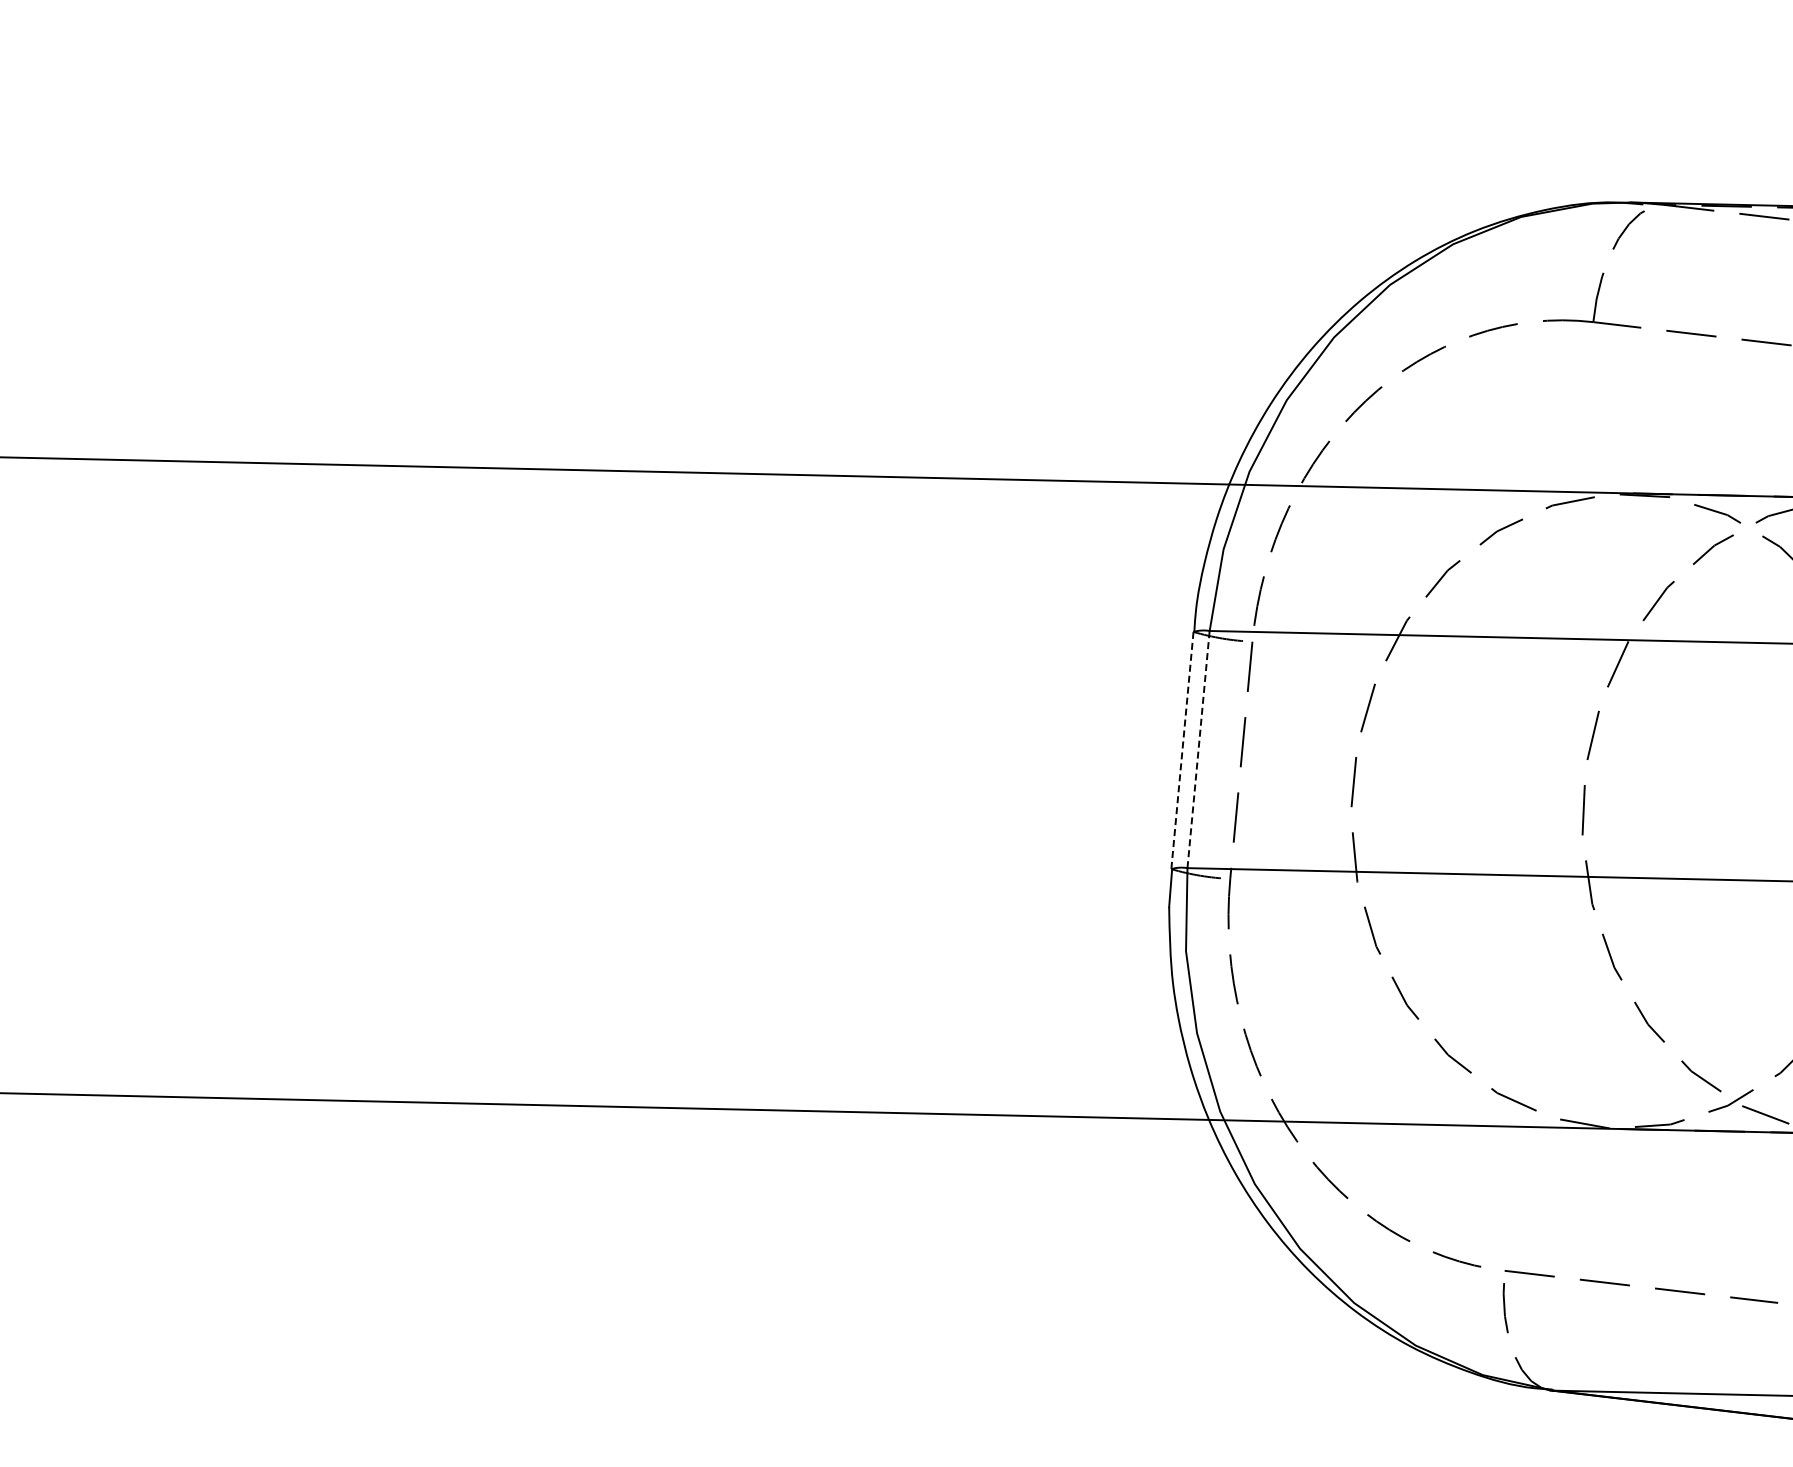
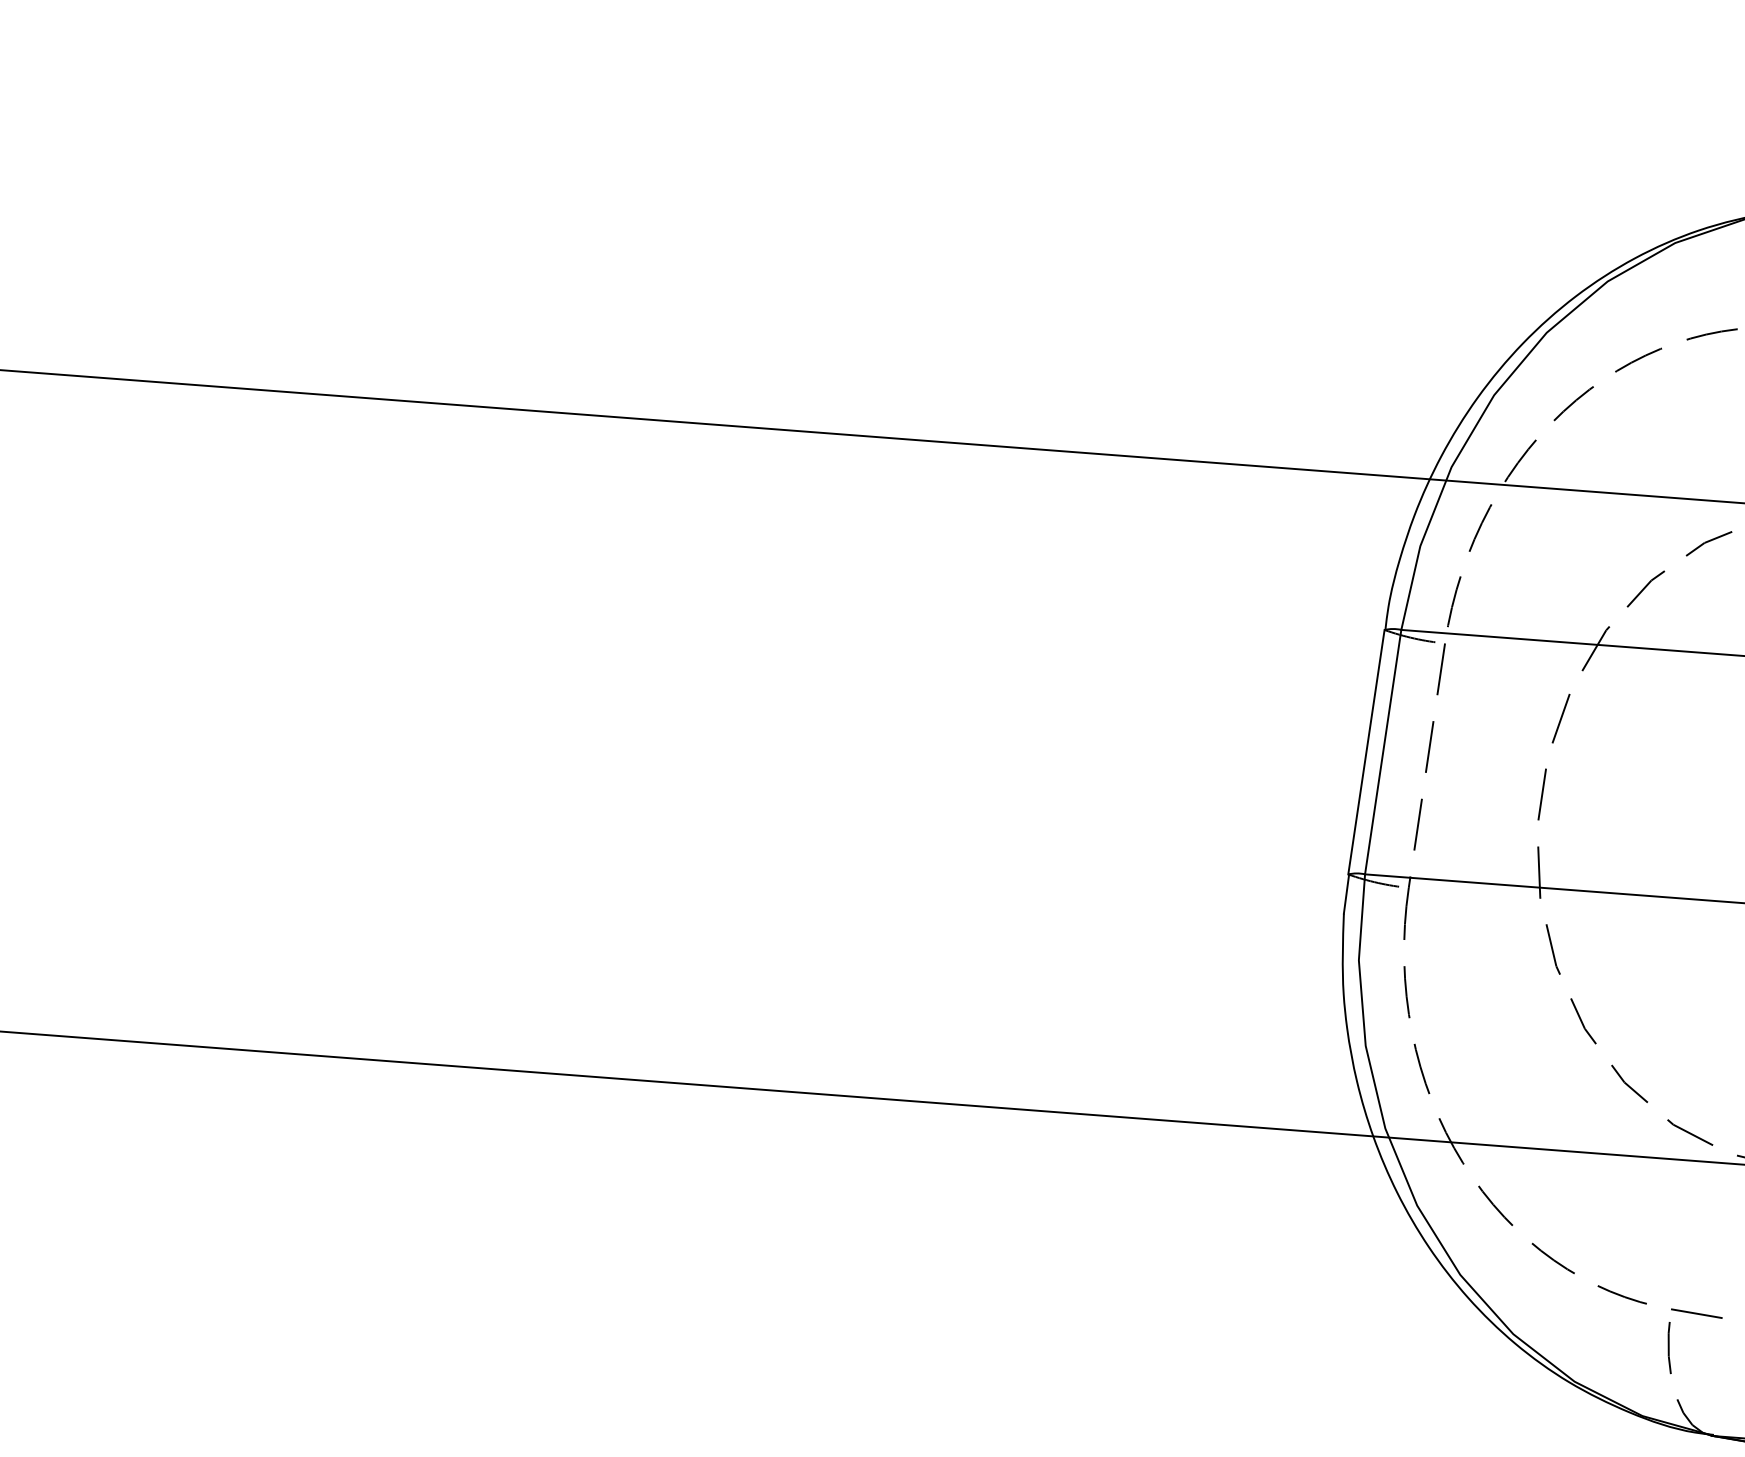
line: (1198, 749) -> (1383, 752), dashed -> solid
line: (1182, 751) -> (1366, 753), dashed -> solid

